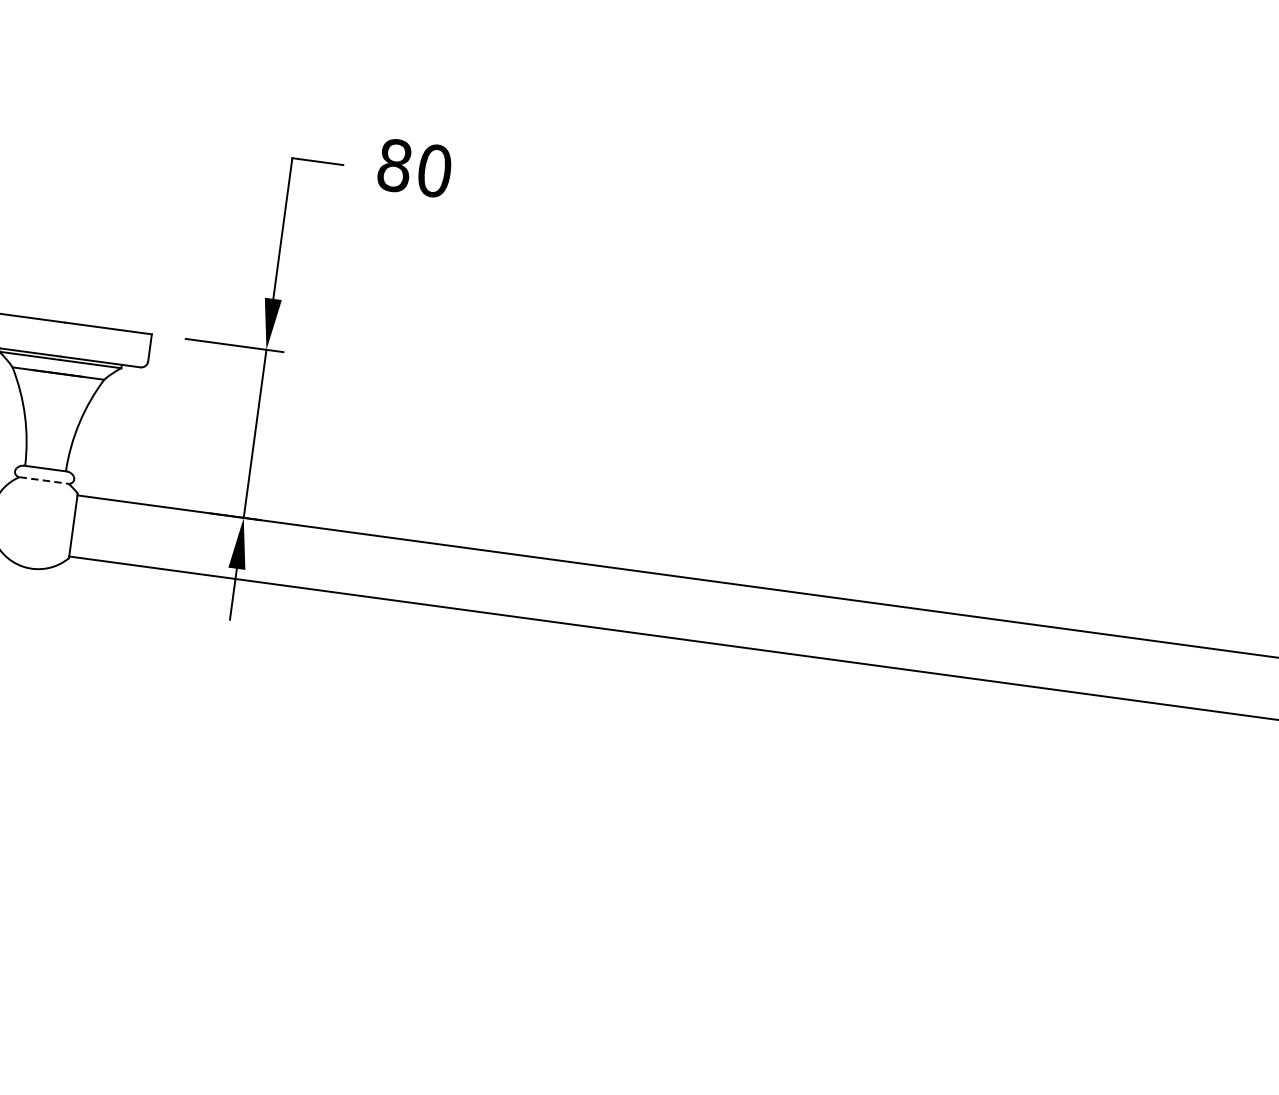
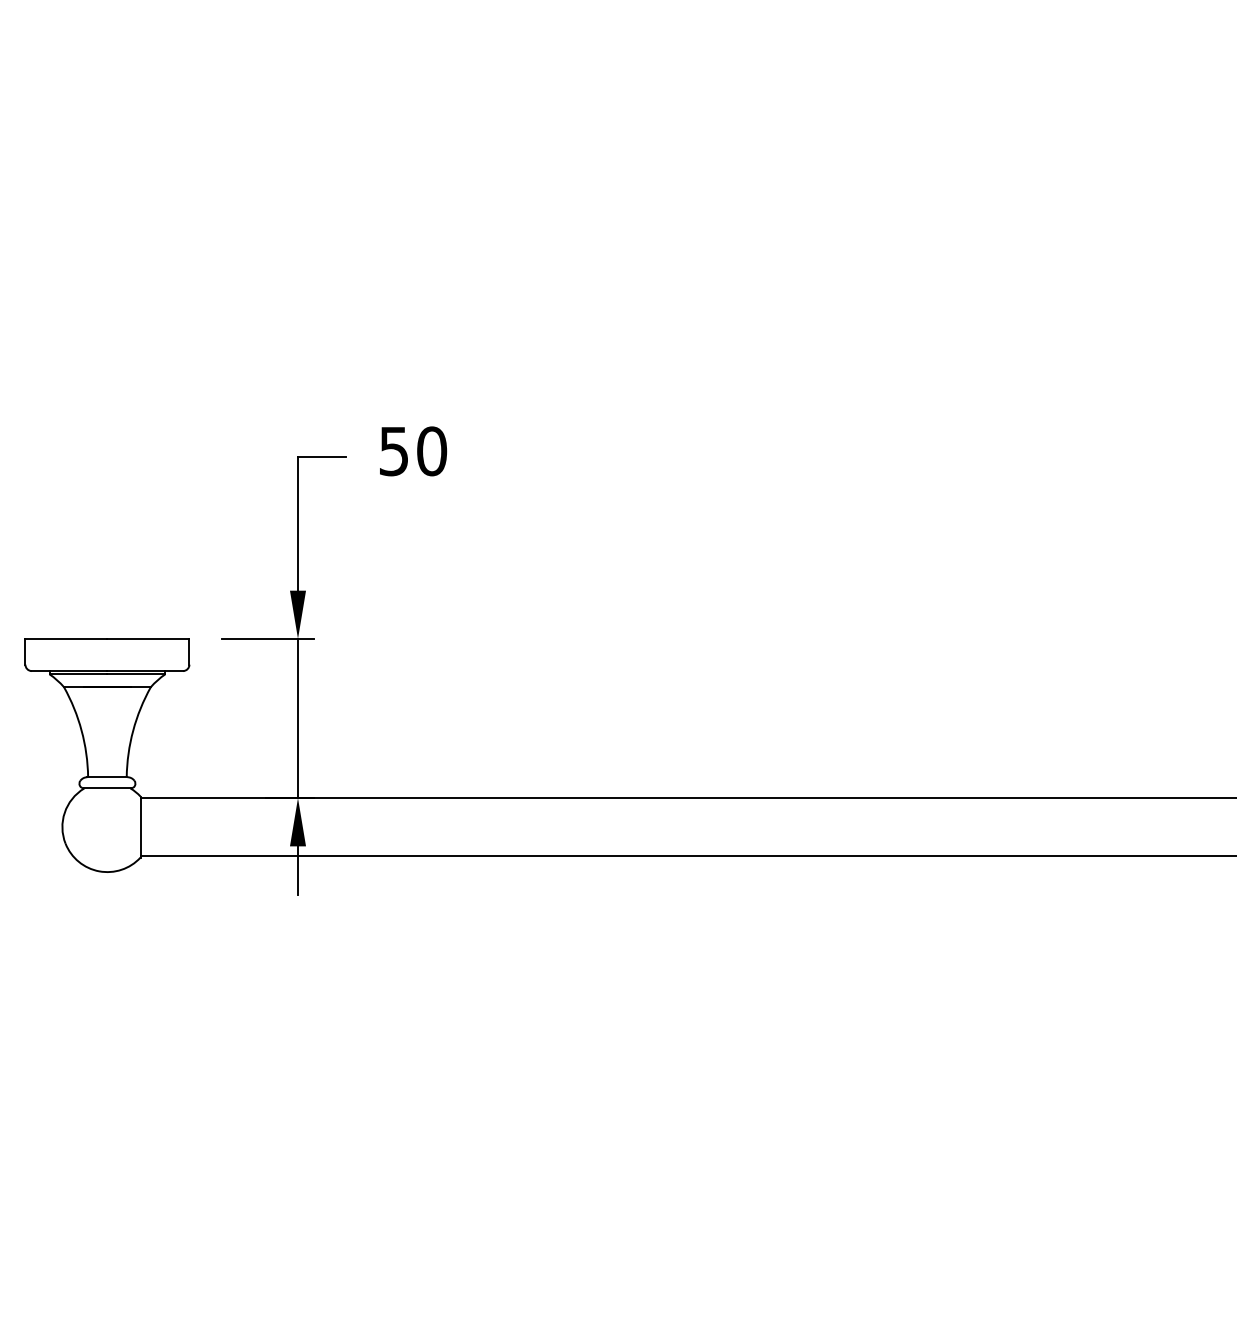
text: (395, 165) -> (394, 451), 80 -> 50
line: (44, 480) -> (107, 788), dashed -> solid

